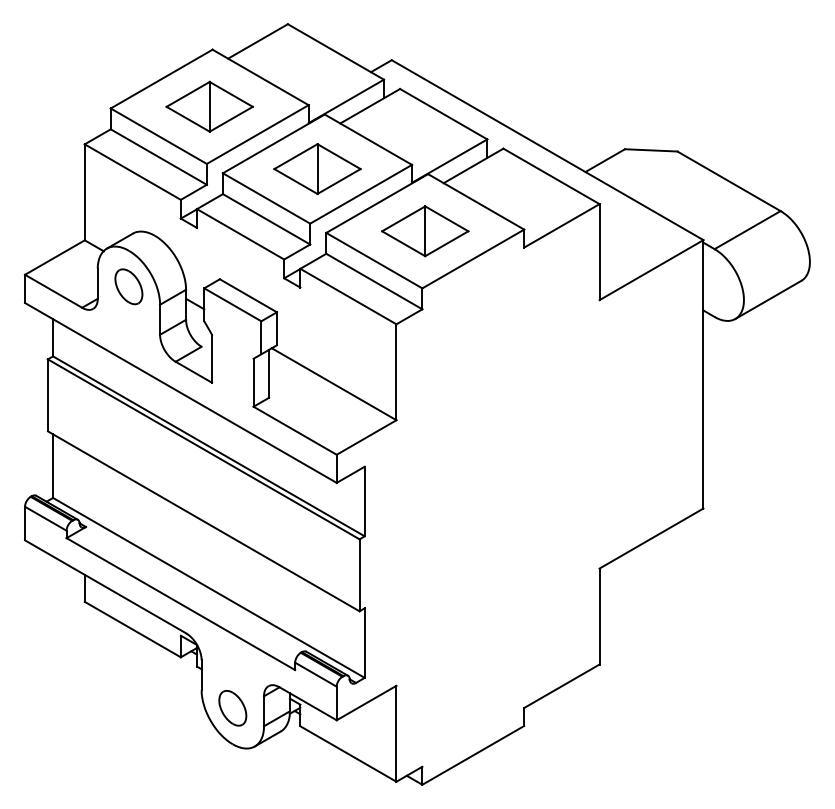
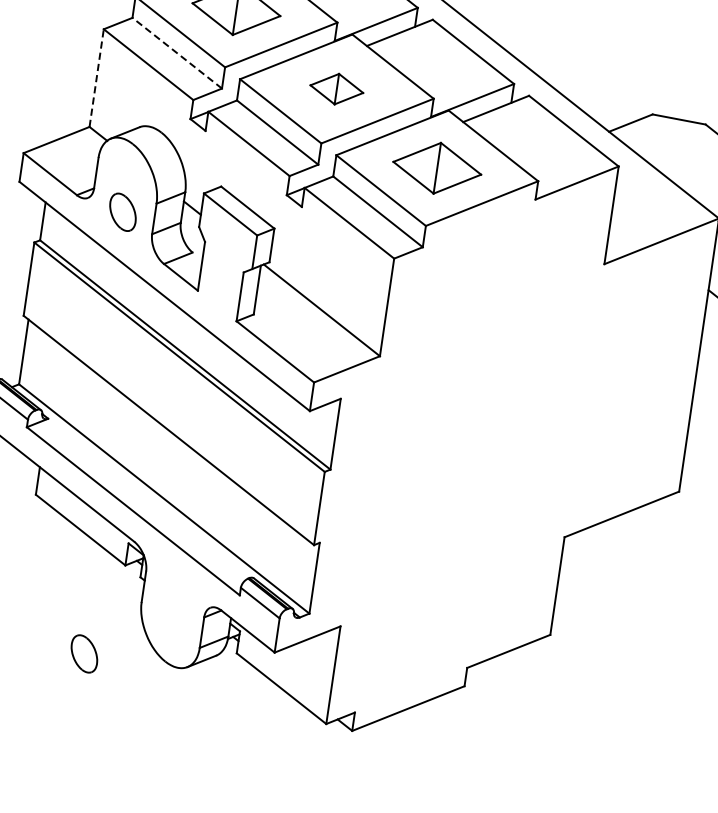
line: (158, 156) -> (177, 52), solid -> dashed
part: (317, 169) -> (336, 89), size x0.6
line: (84, 191) -> (96, 77), solid -> dashed
part: (128, 286) -> (122, 211), moved
part: (232, 708) -> (84, 654), moved

